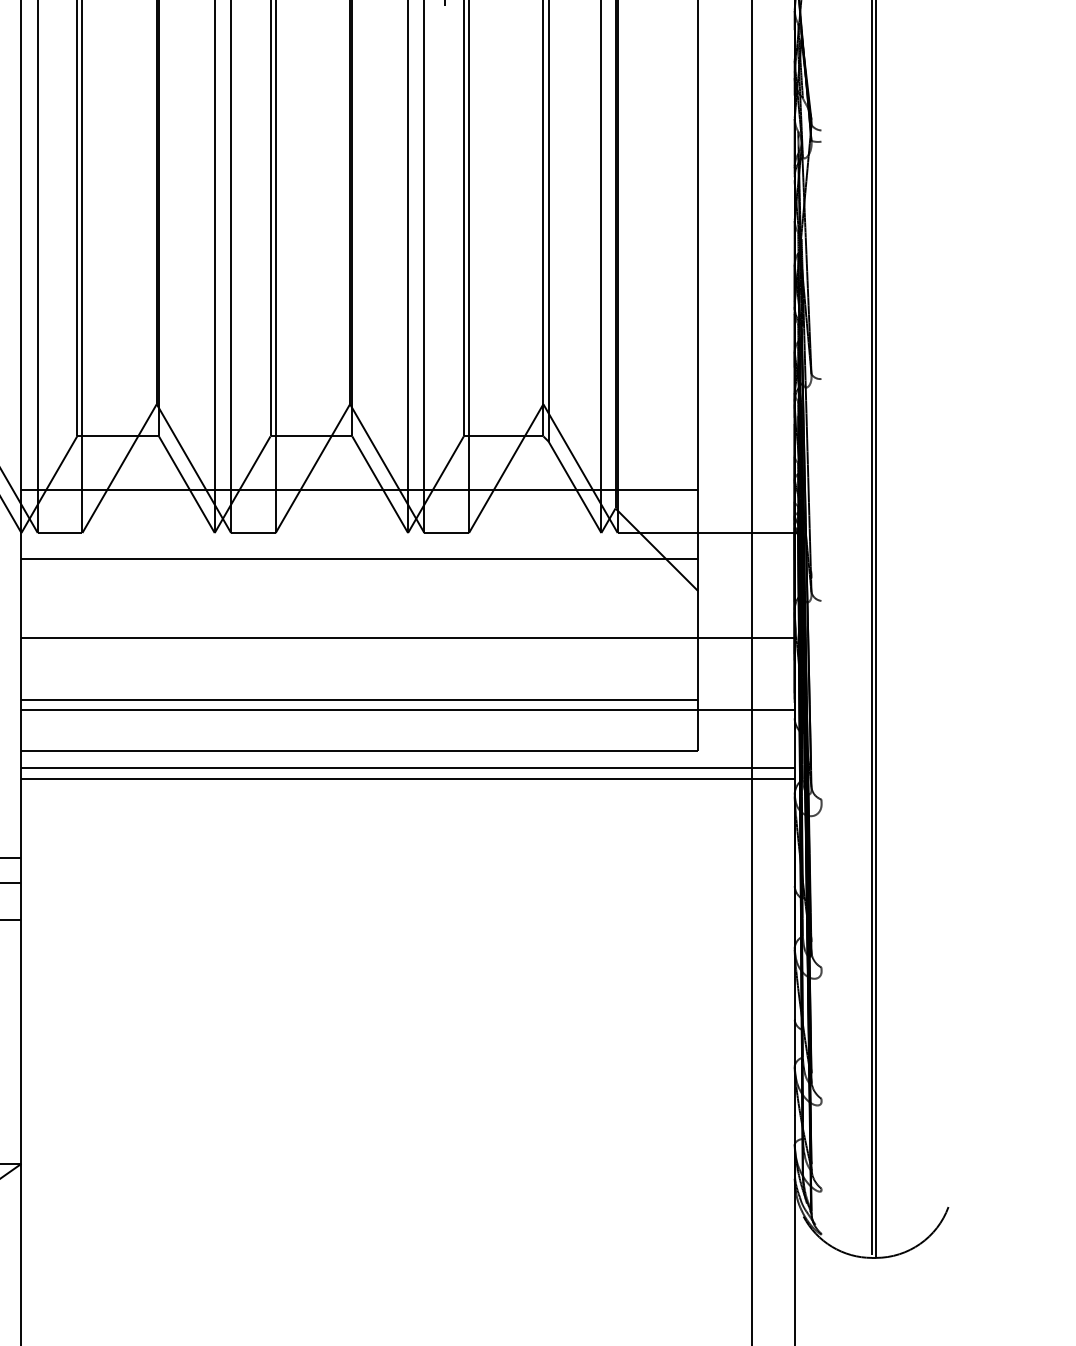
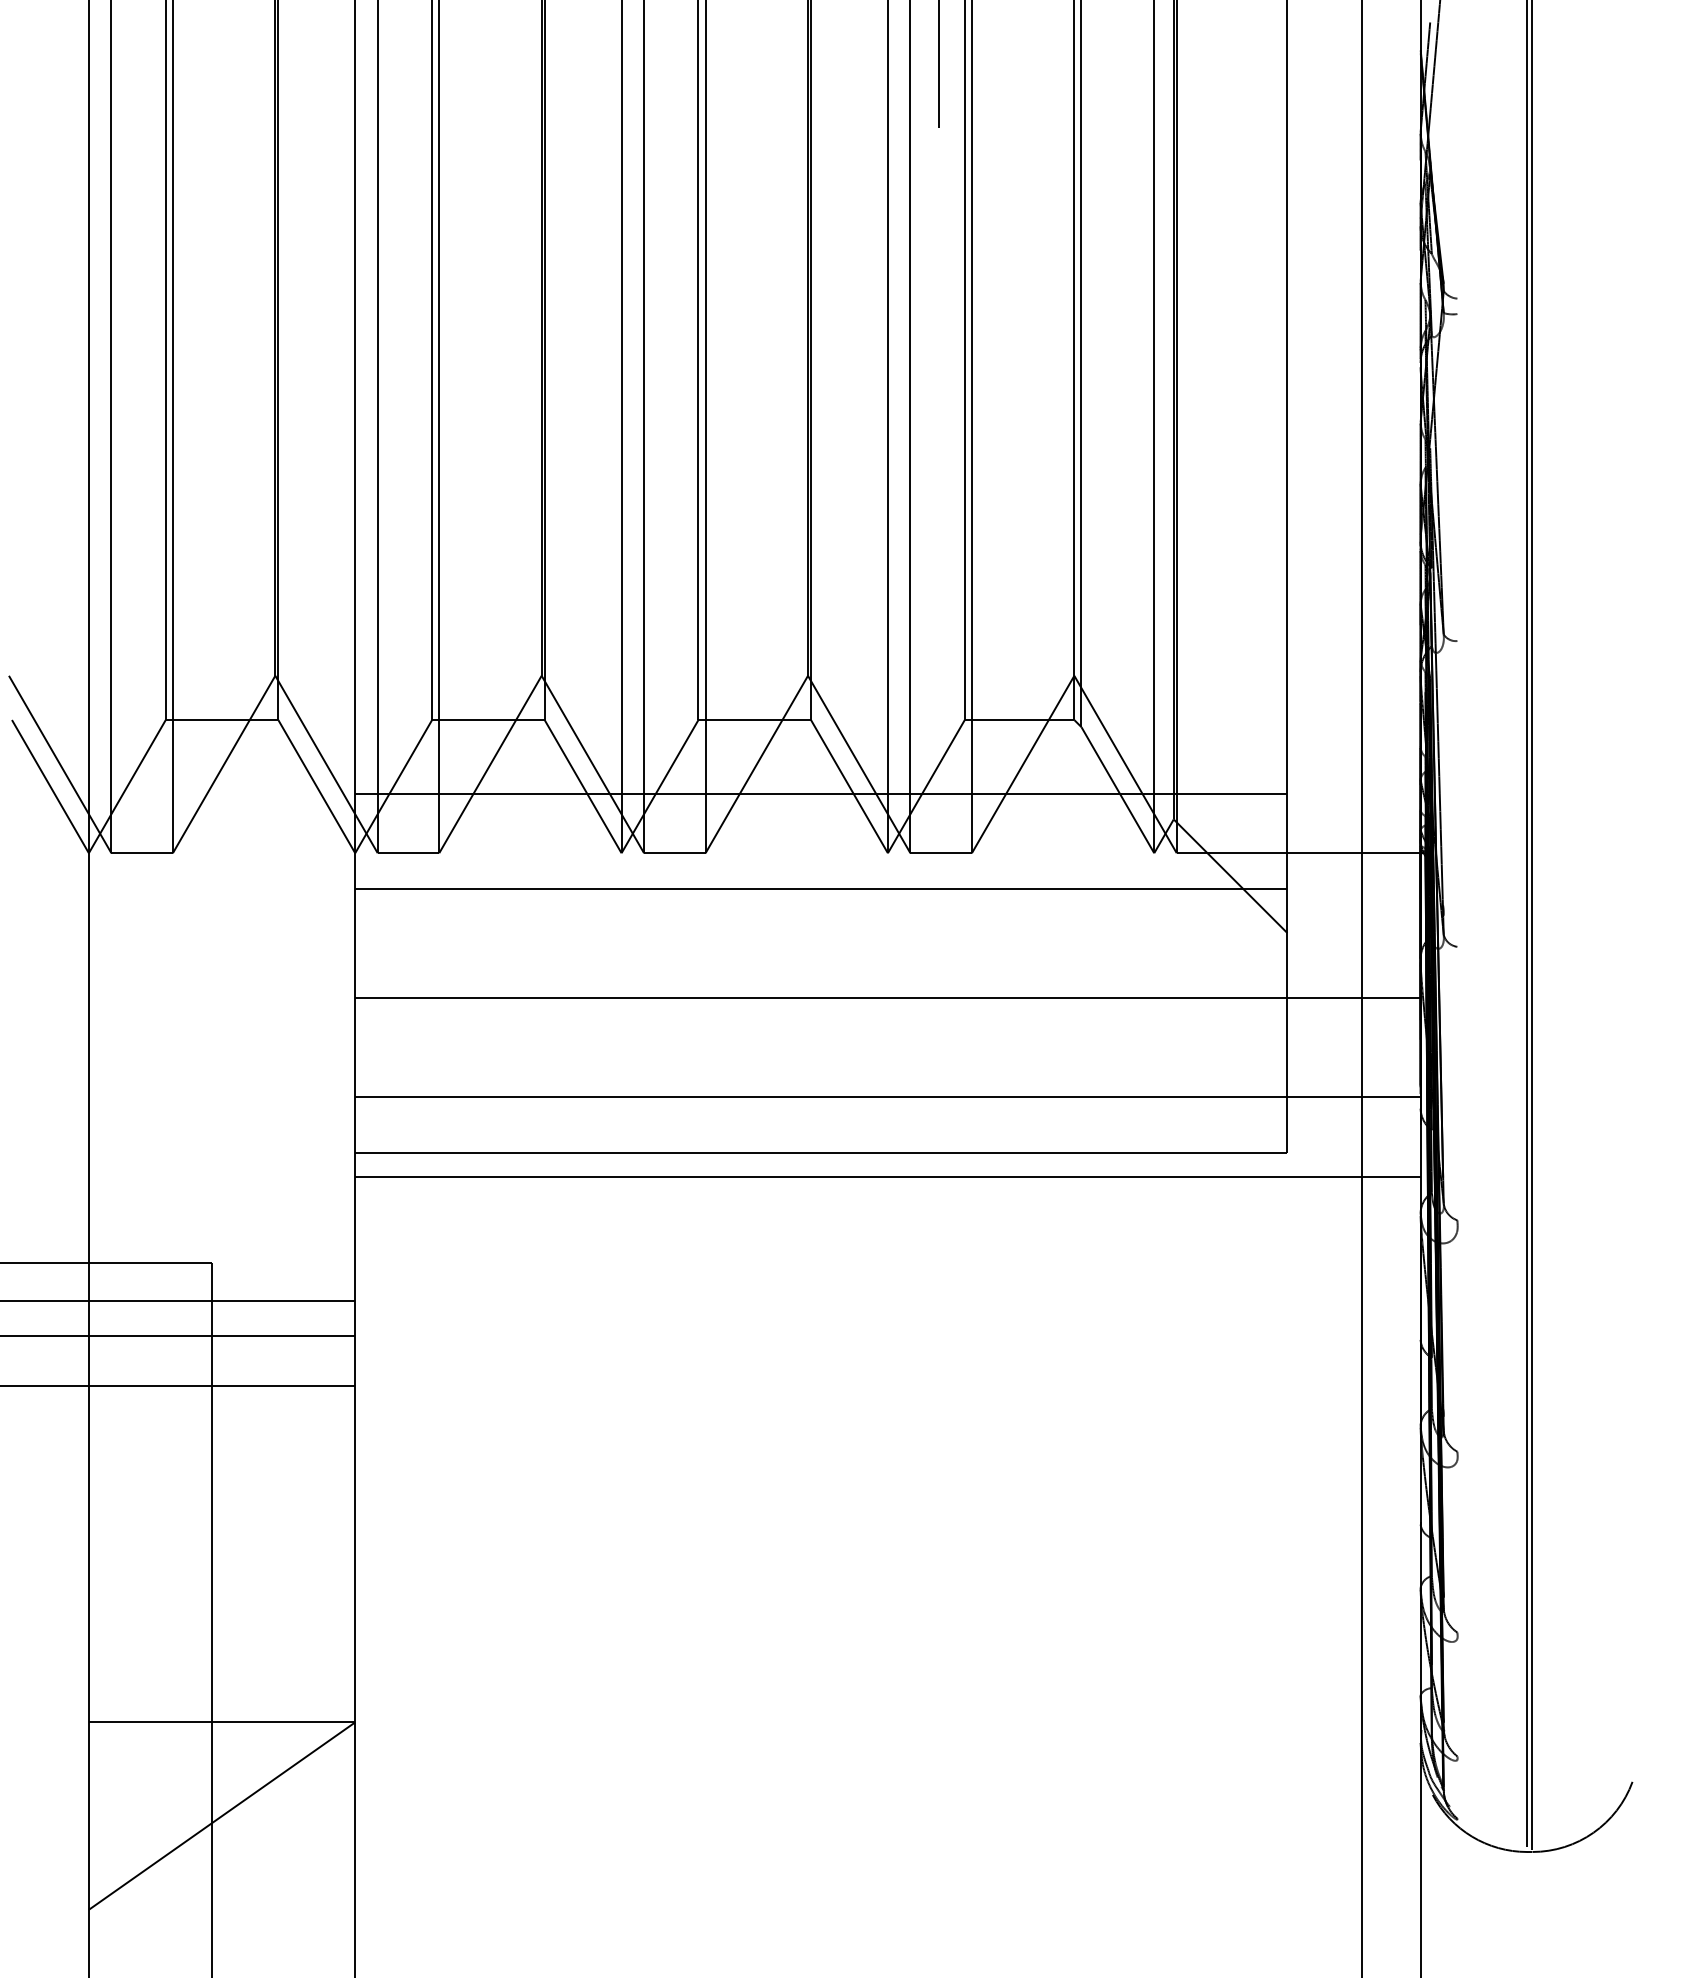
line: (359, 700) -> (821, 1083), removed
line: (407, 779) -> (887, 1192), removed

